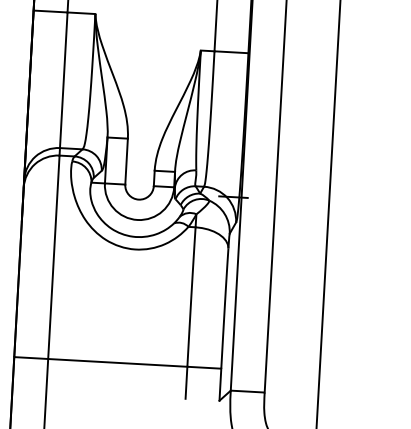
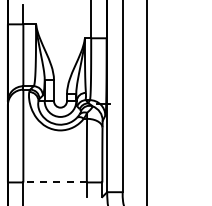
line: (118, 363) -> (55, 182), solid -> dashed

